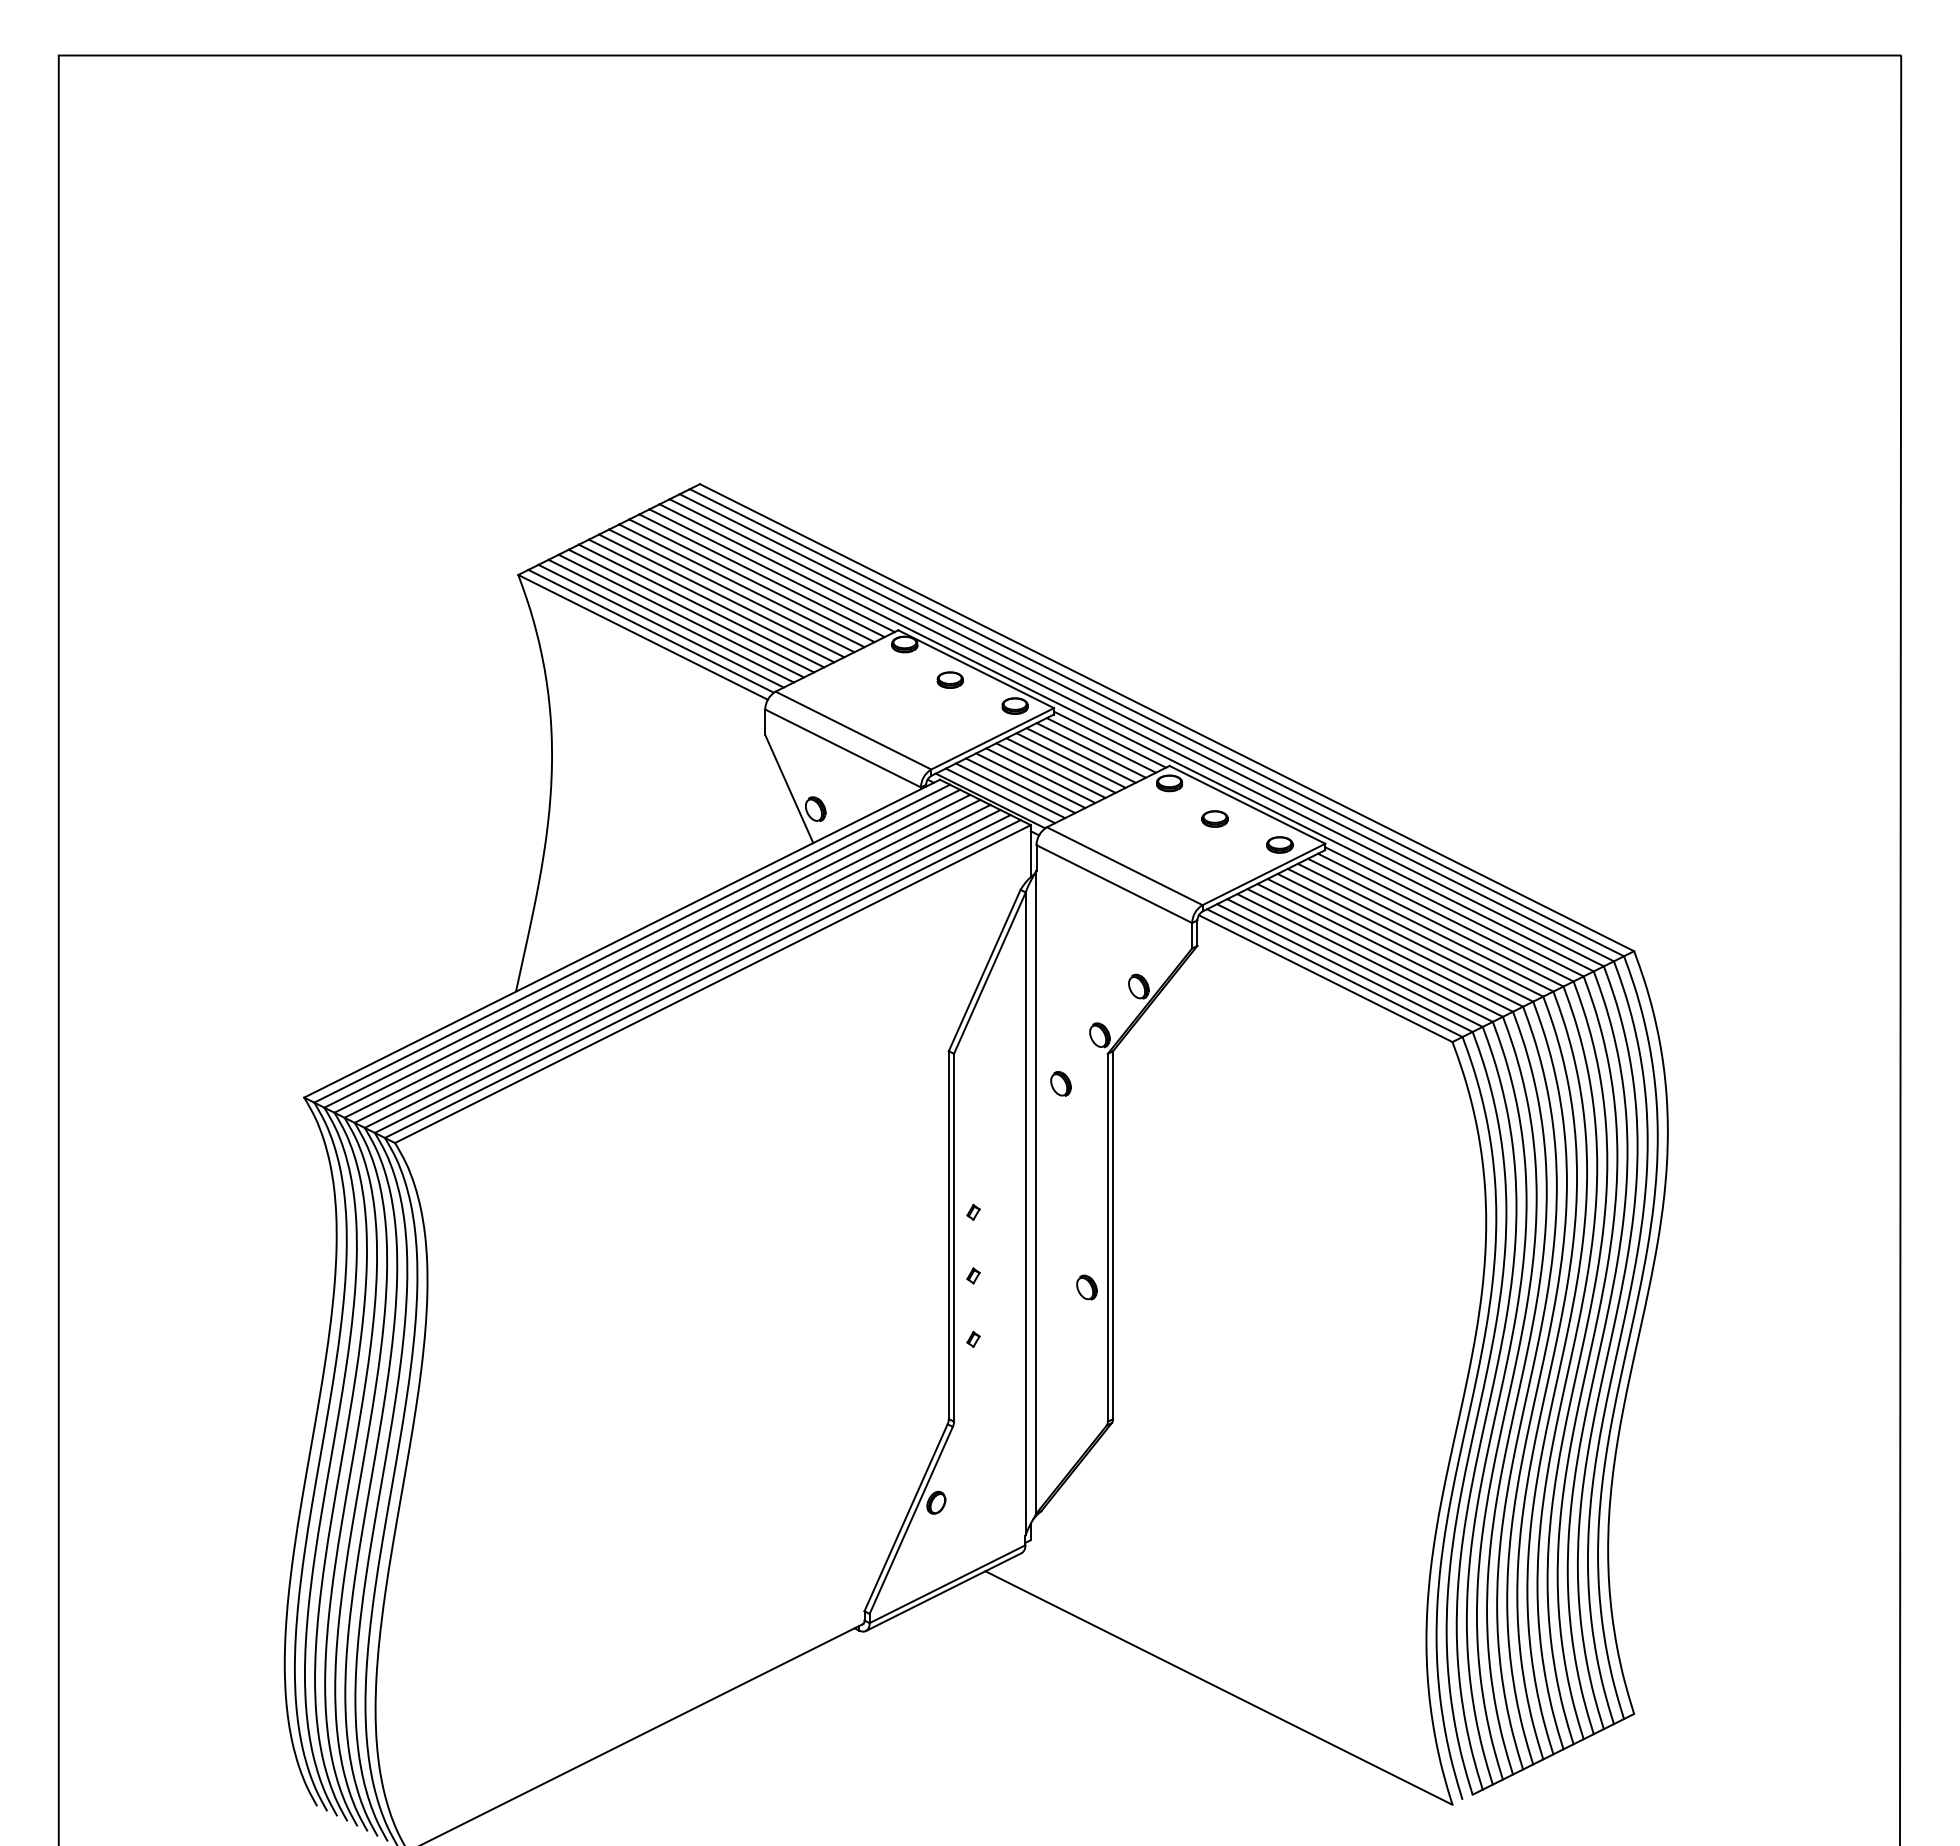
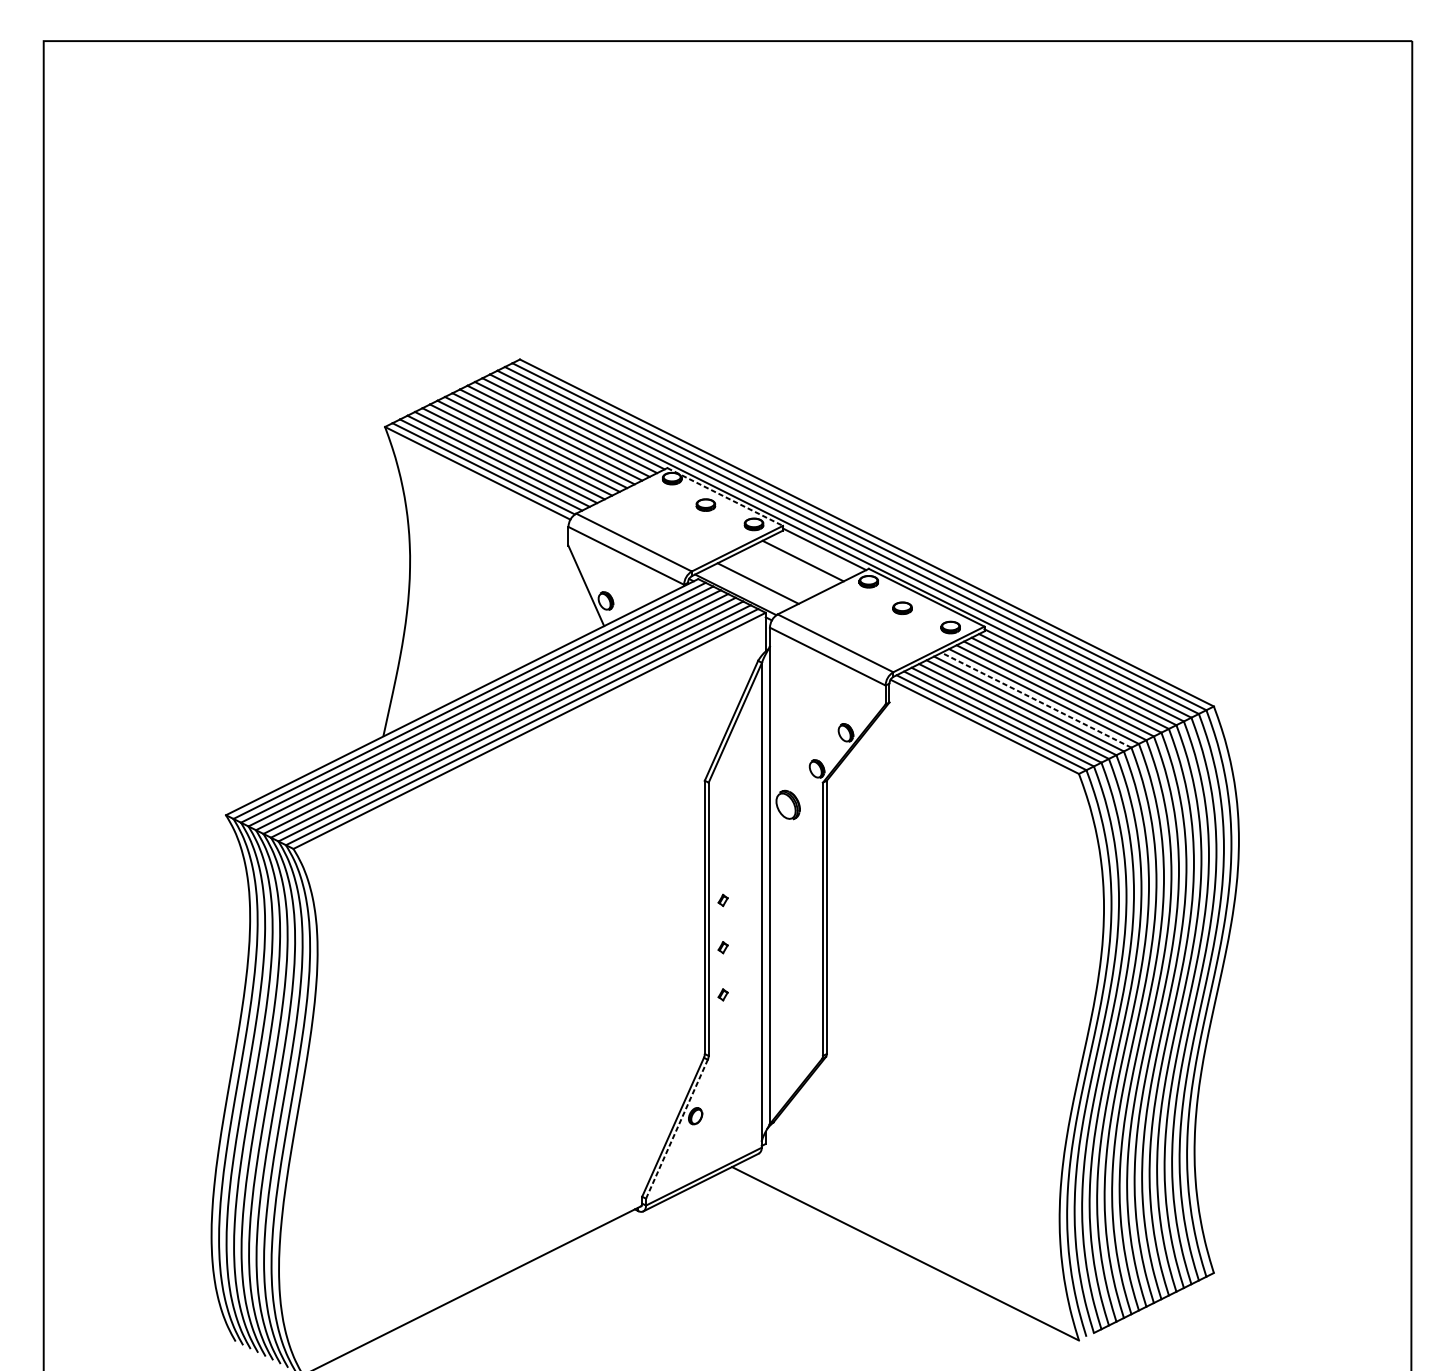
line: (976, 669) -> (725, 497), solid -> dashed
line: (1101, 745) -> (818, 553), removed
line: (1090, 750) -> (810, 557), removed
line: (1070, 760) -> (795, 564), removed
line: (1060, 765) -> (787, 568), removed
line: (1050, 770) -> (780, 572), removed
line: (1040, 775) -> (772, 575), removed
line: (1030, 780) -> (765, 579), removed
line: (1010, 790) -> (750, 587), removed
line: (1000, 795) -> (743, 590), removed
line: (1395, 942) -> (1036, 699), solid -> dashed
part: (1060, 1083) -> (787, 804), size x1.6
part: (1086, 1287) -> (807, 956), removed
line: (911, 1519) -> (677, 1128), solid -> dashed

